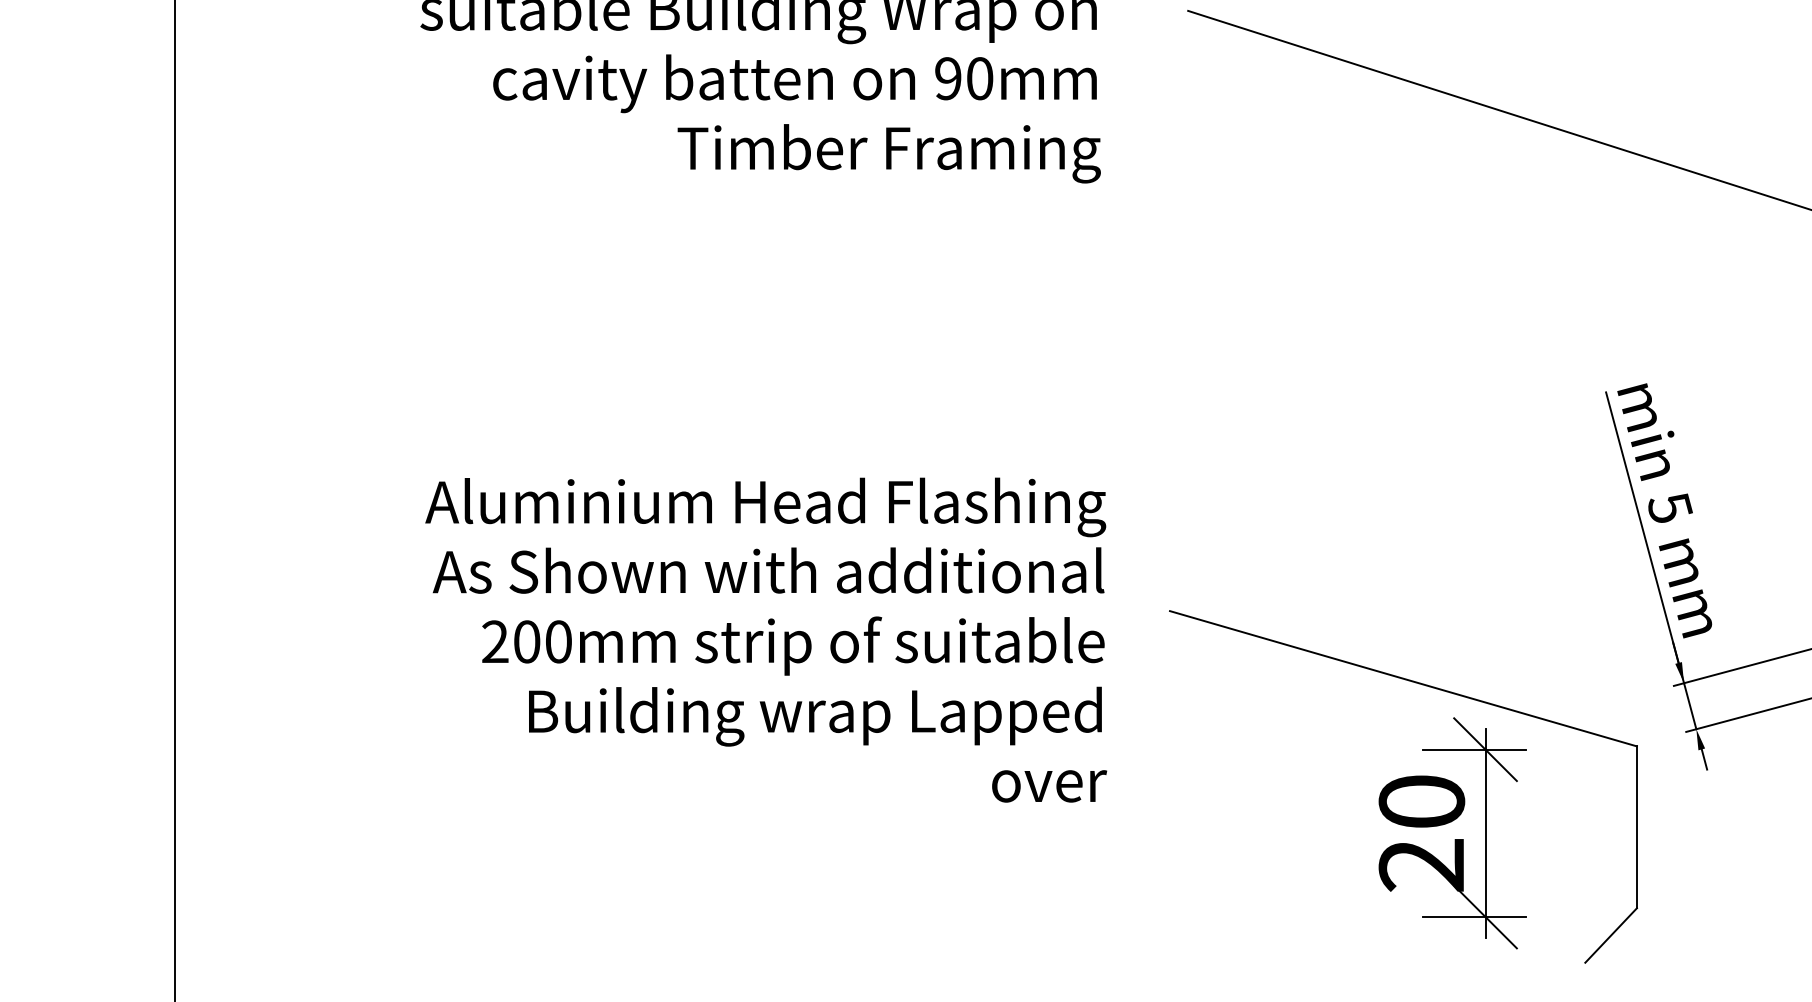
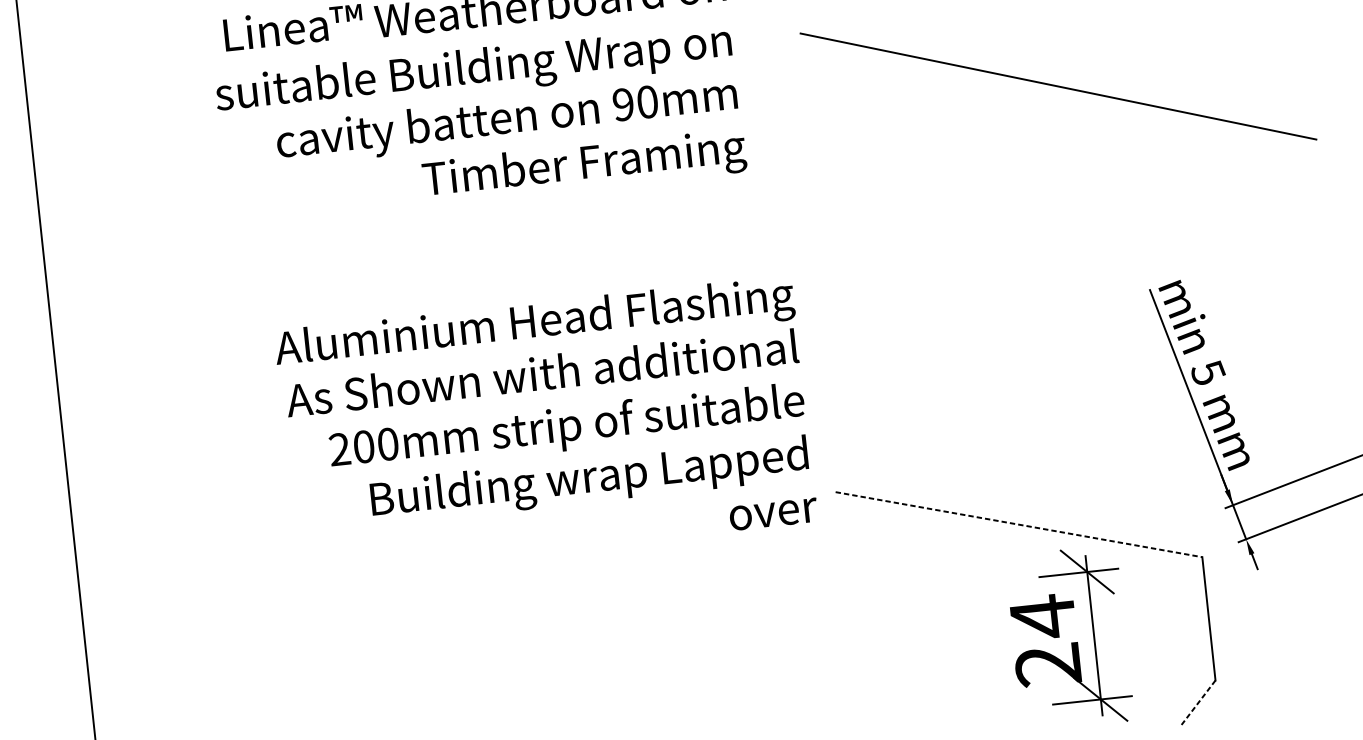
text: (766, 639) -> (546, 425), moved
line: (1403, 678) -> (1018, 524), solid -> dashed
text: (1421, 801) -> (1042, 616), 20 -> 24
line: (1611, 935) -> (1198, 703), solid -> dashed

